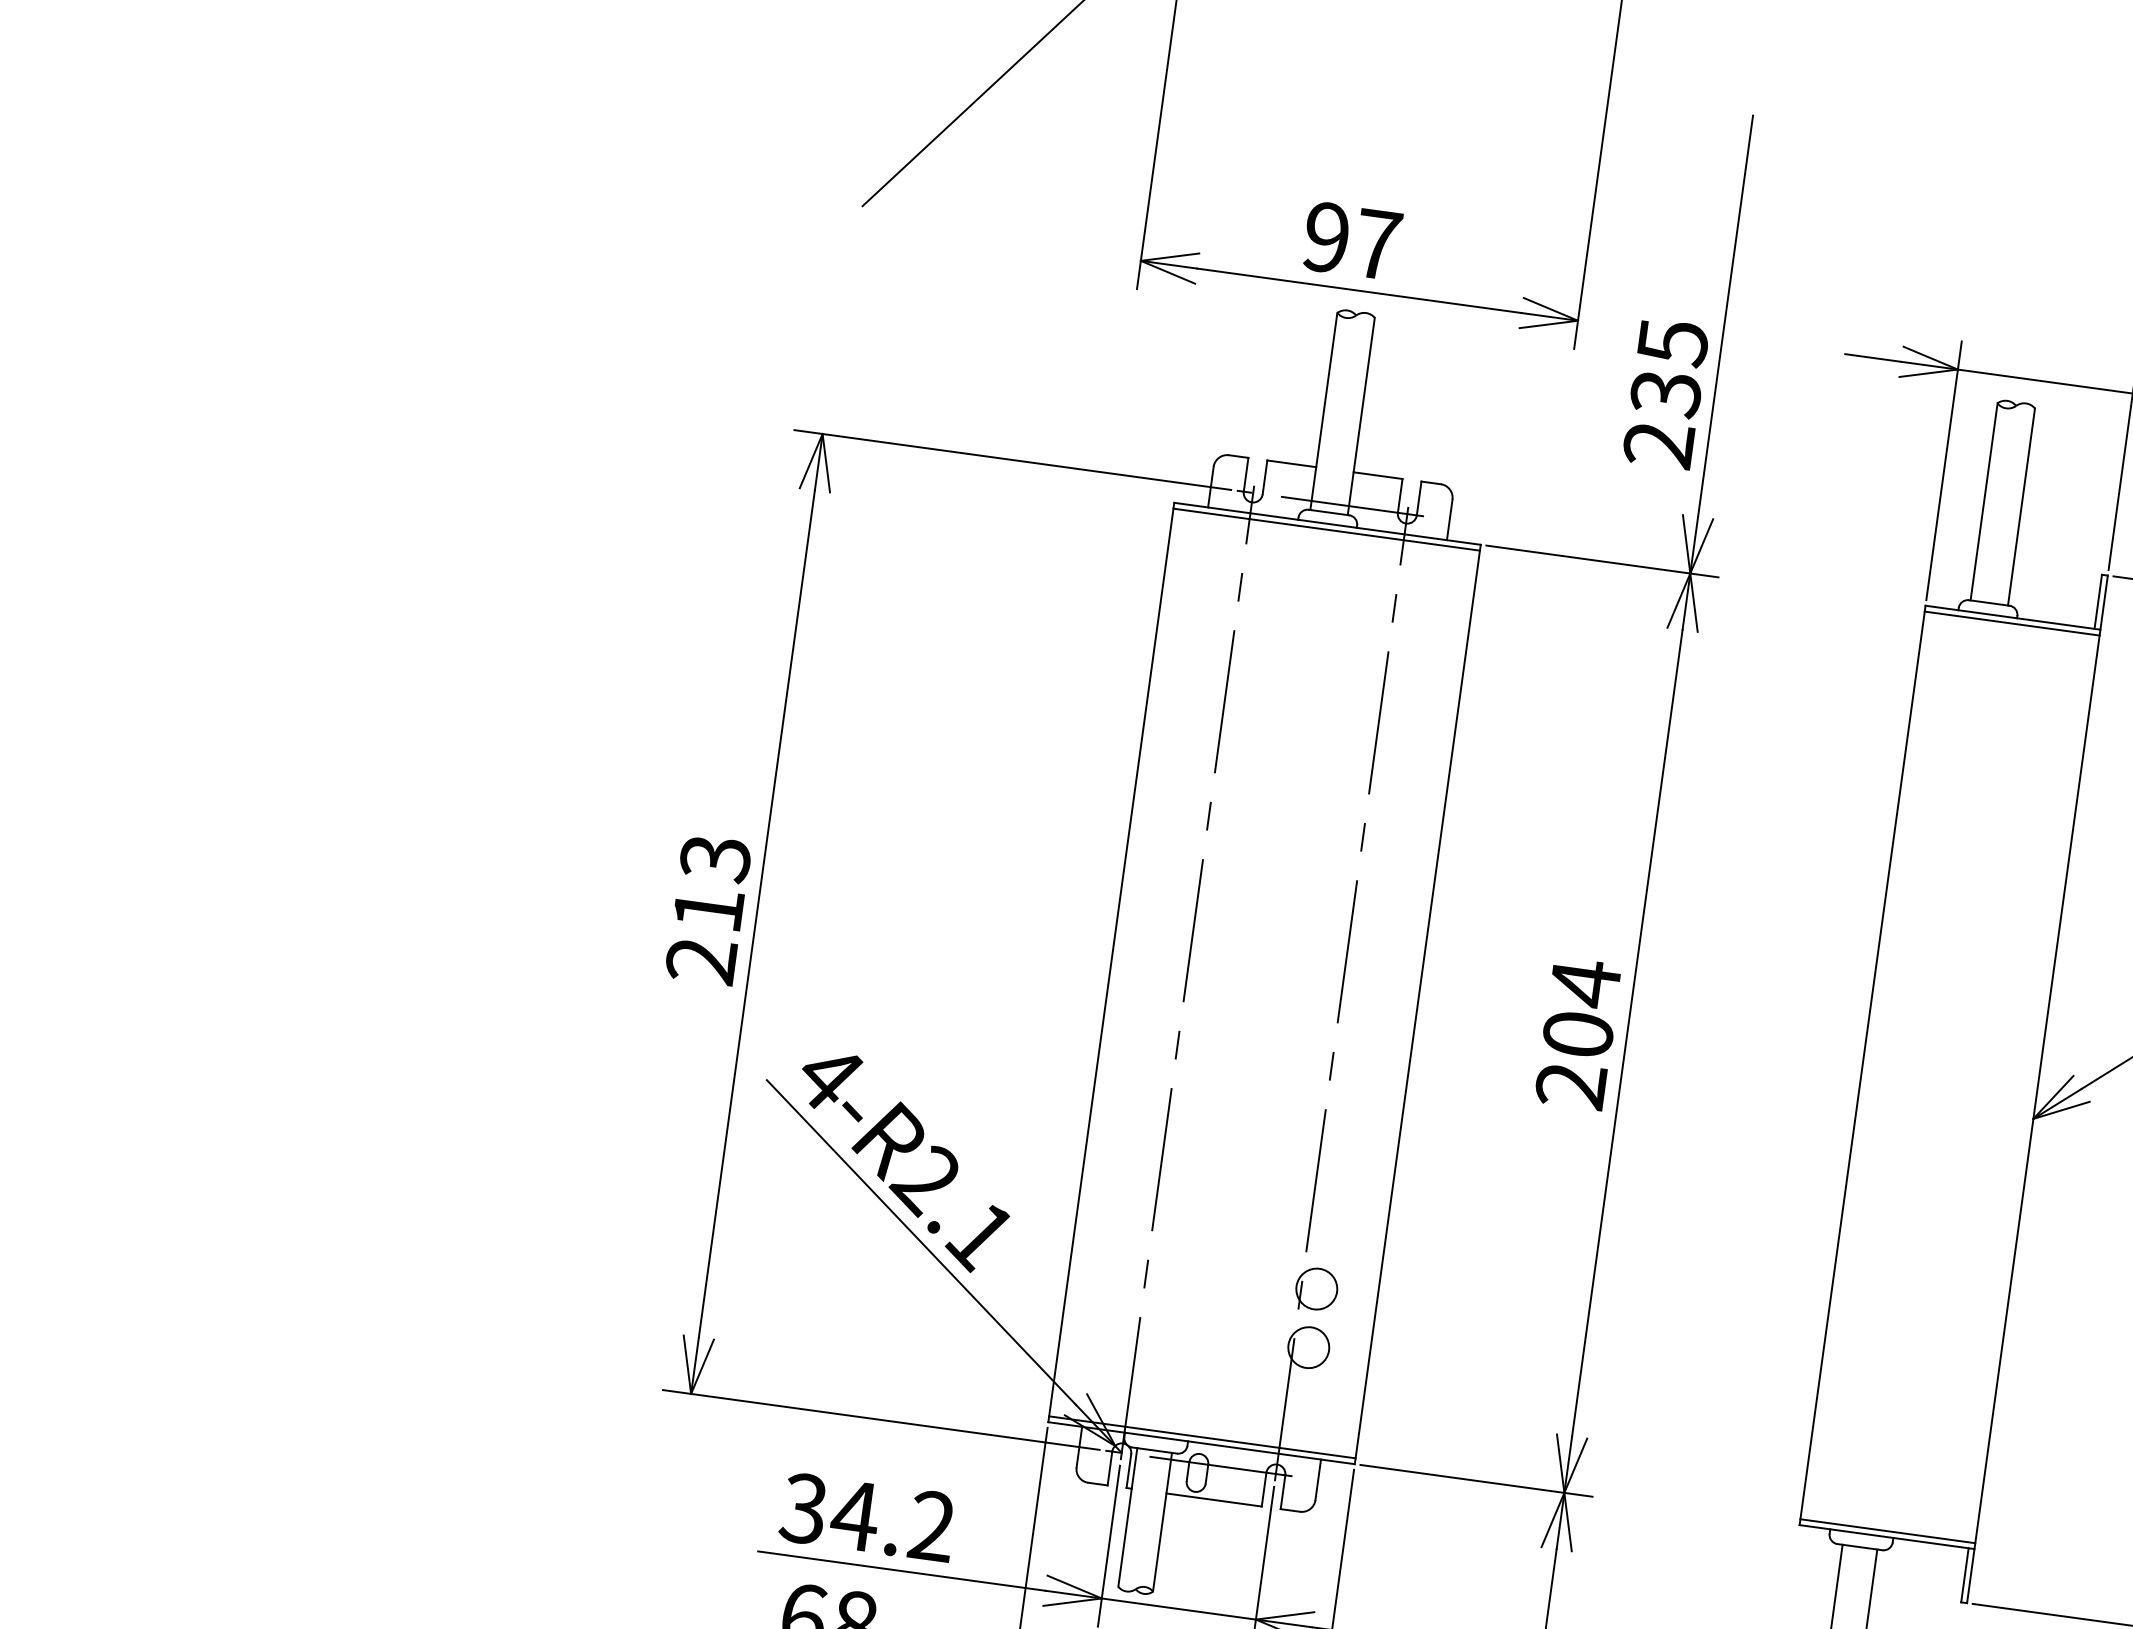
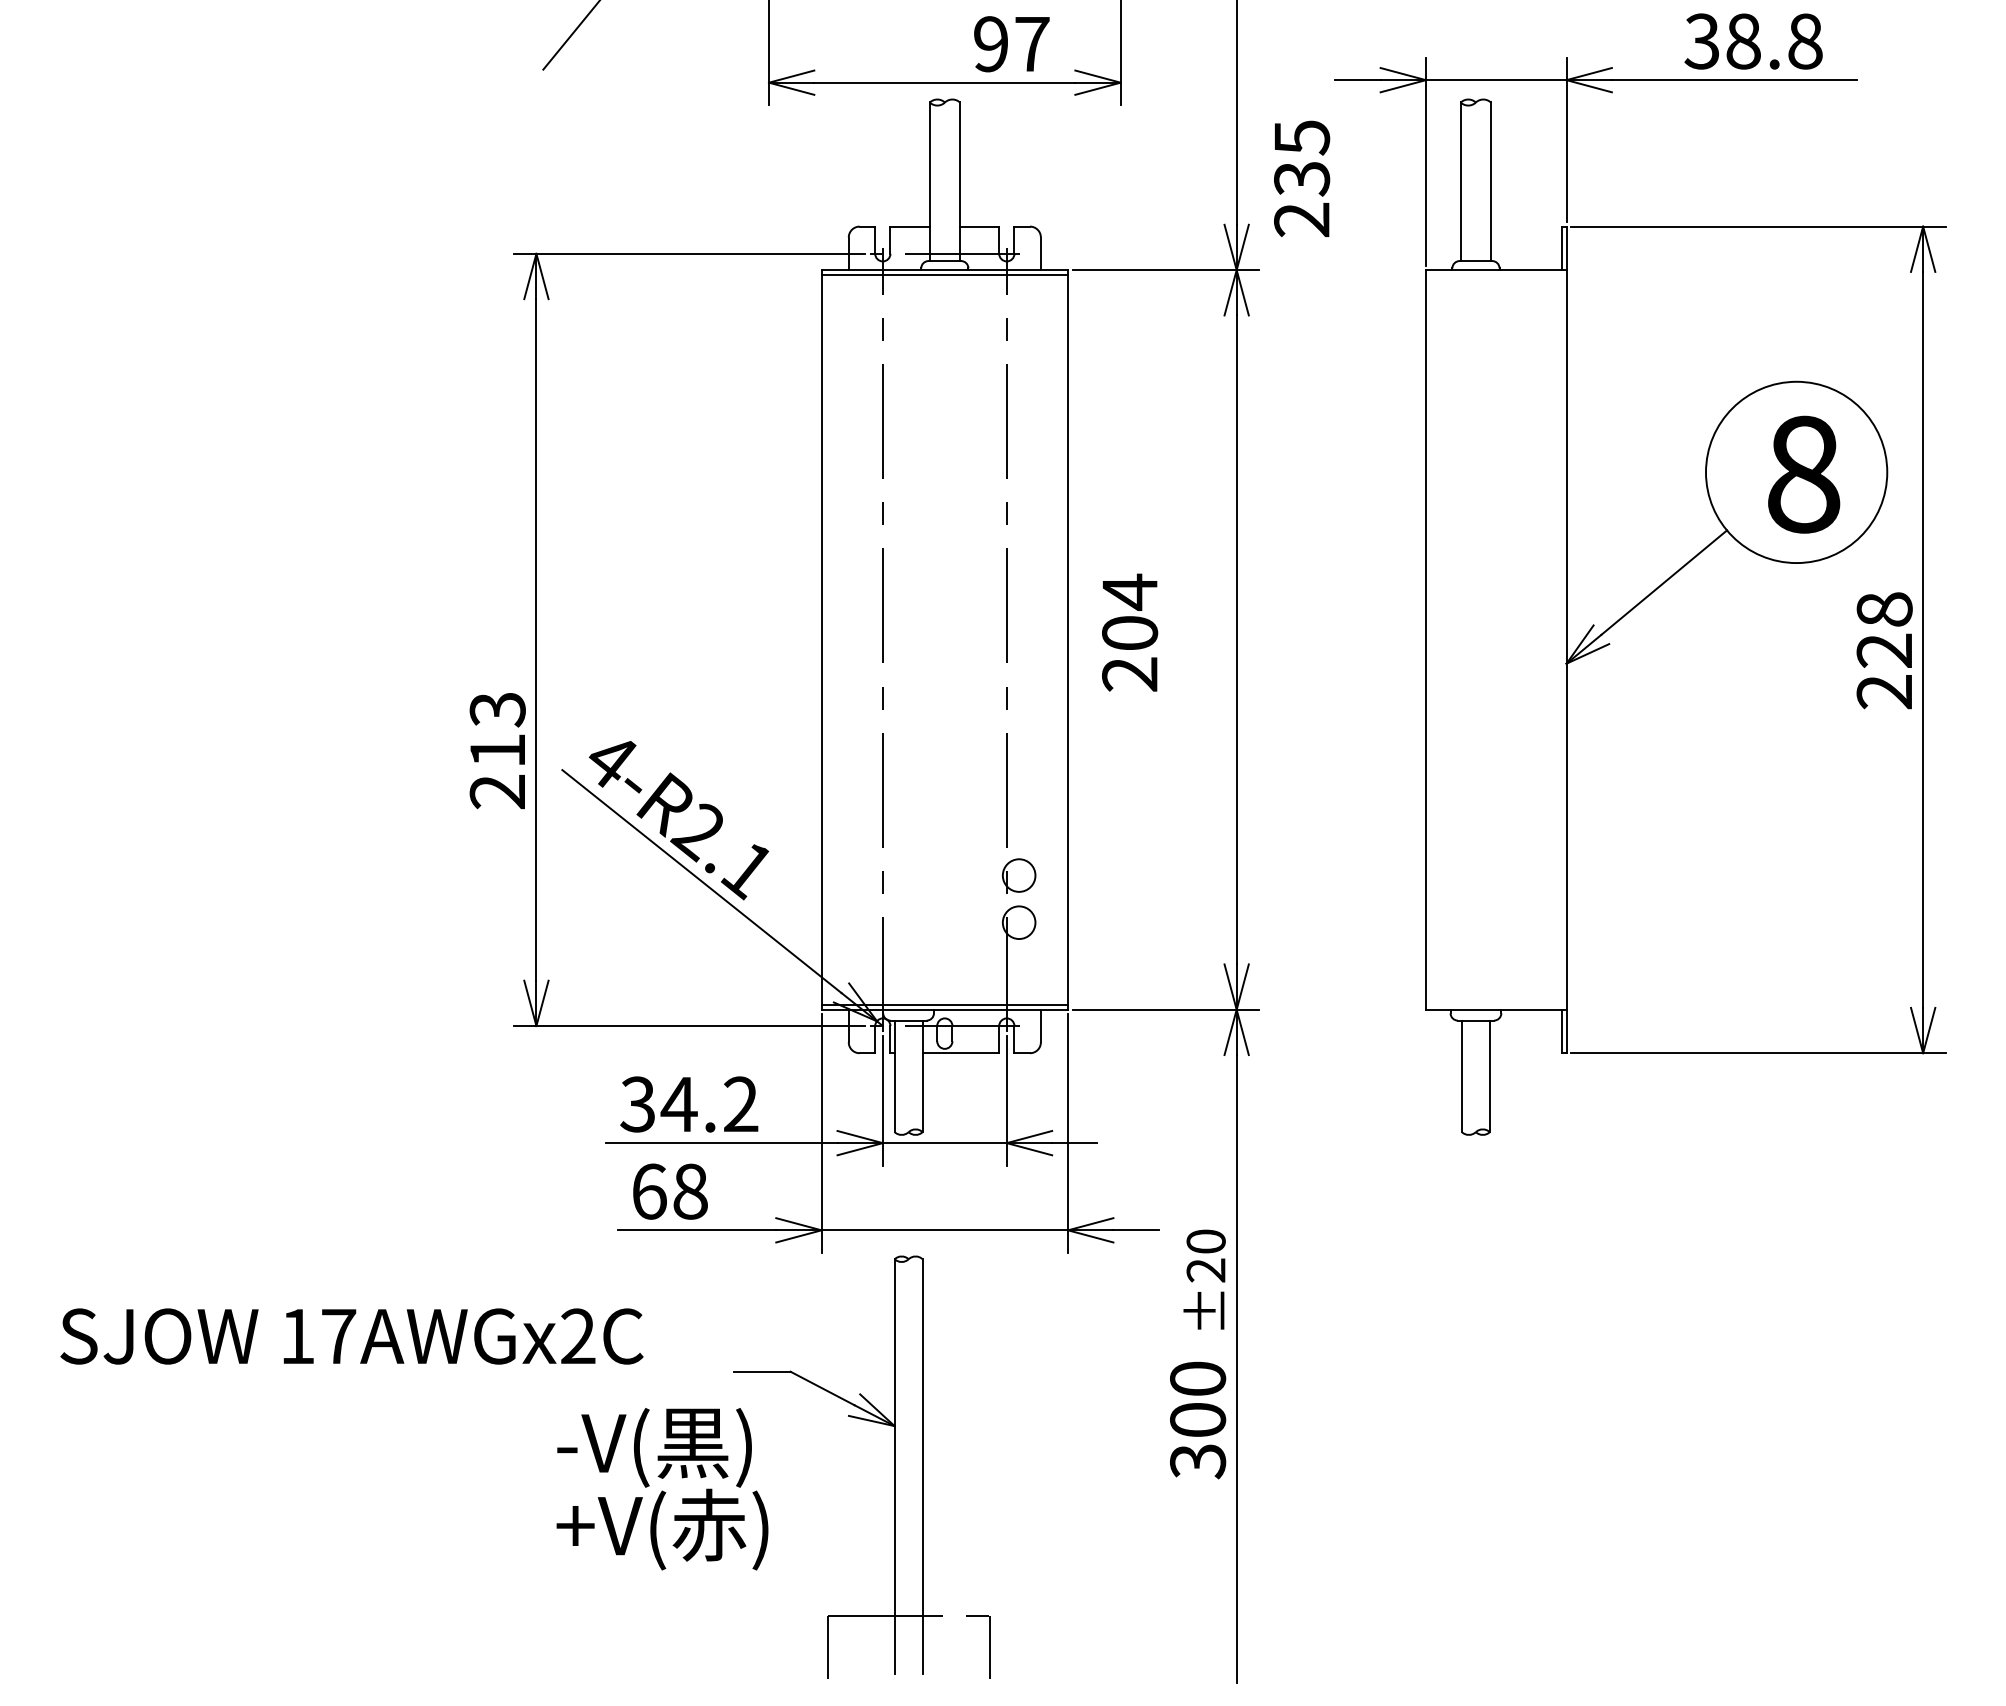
text: (1351, 241) -> (1011, 44), moved
text: (1666, 393) -> (1302, 178), moved
line: (2011, 623) -> (1495, 274), removed
text: (708, 910) -> (497, 751), moved
text: (1578, 1033) -> (1130, 632), moved
line: (1886, 1531) -> (1495, 1005), removed

